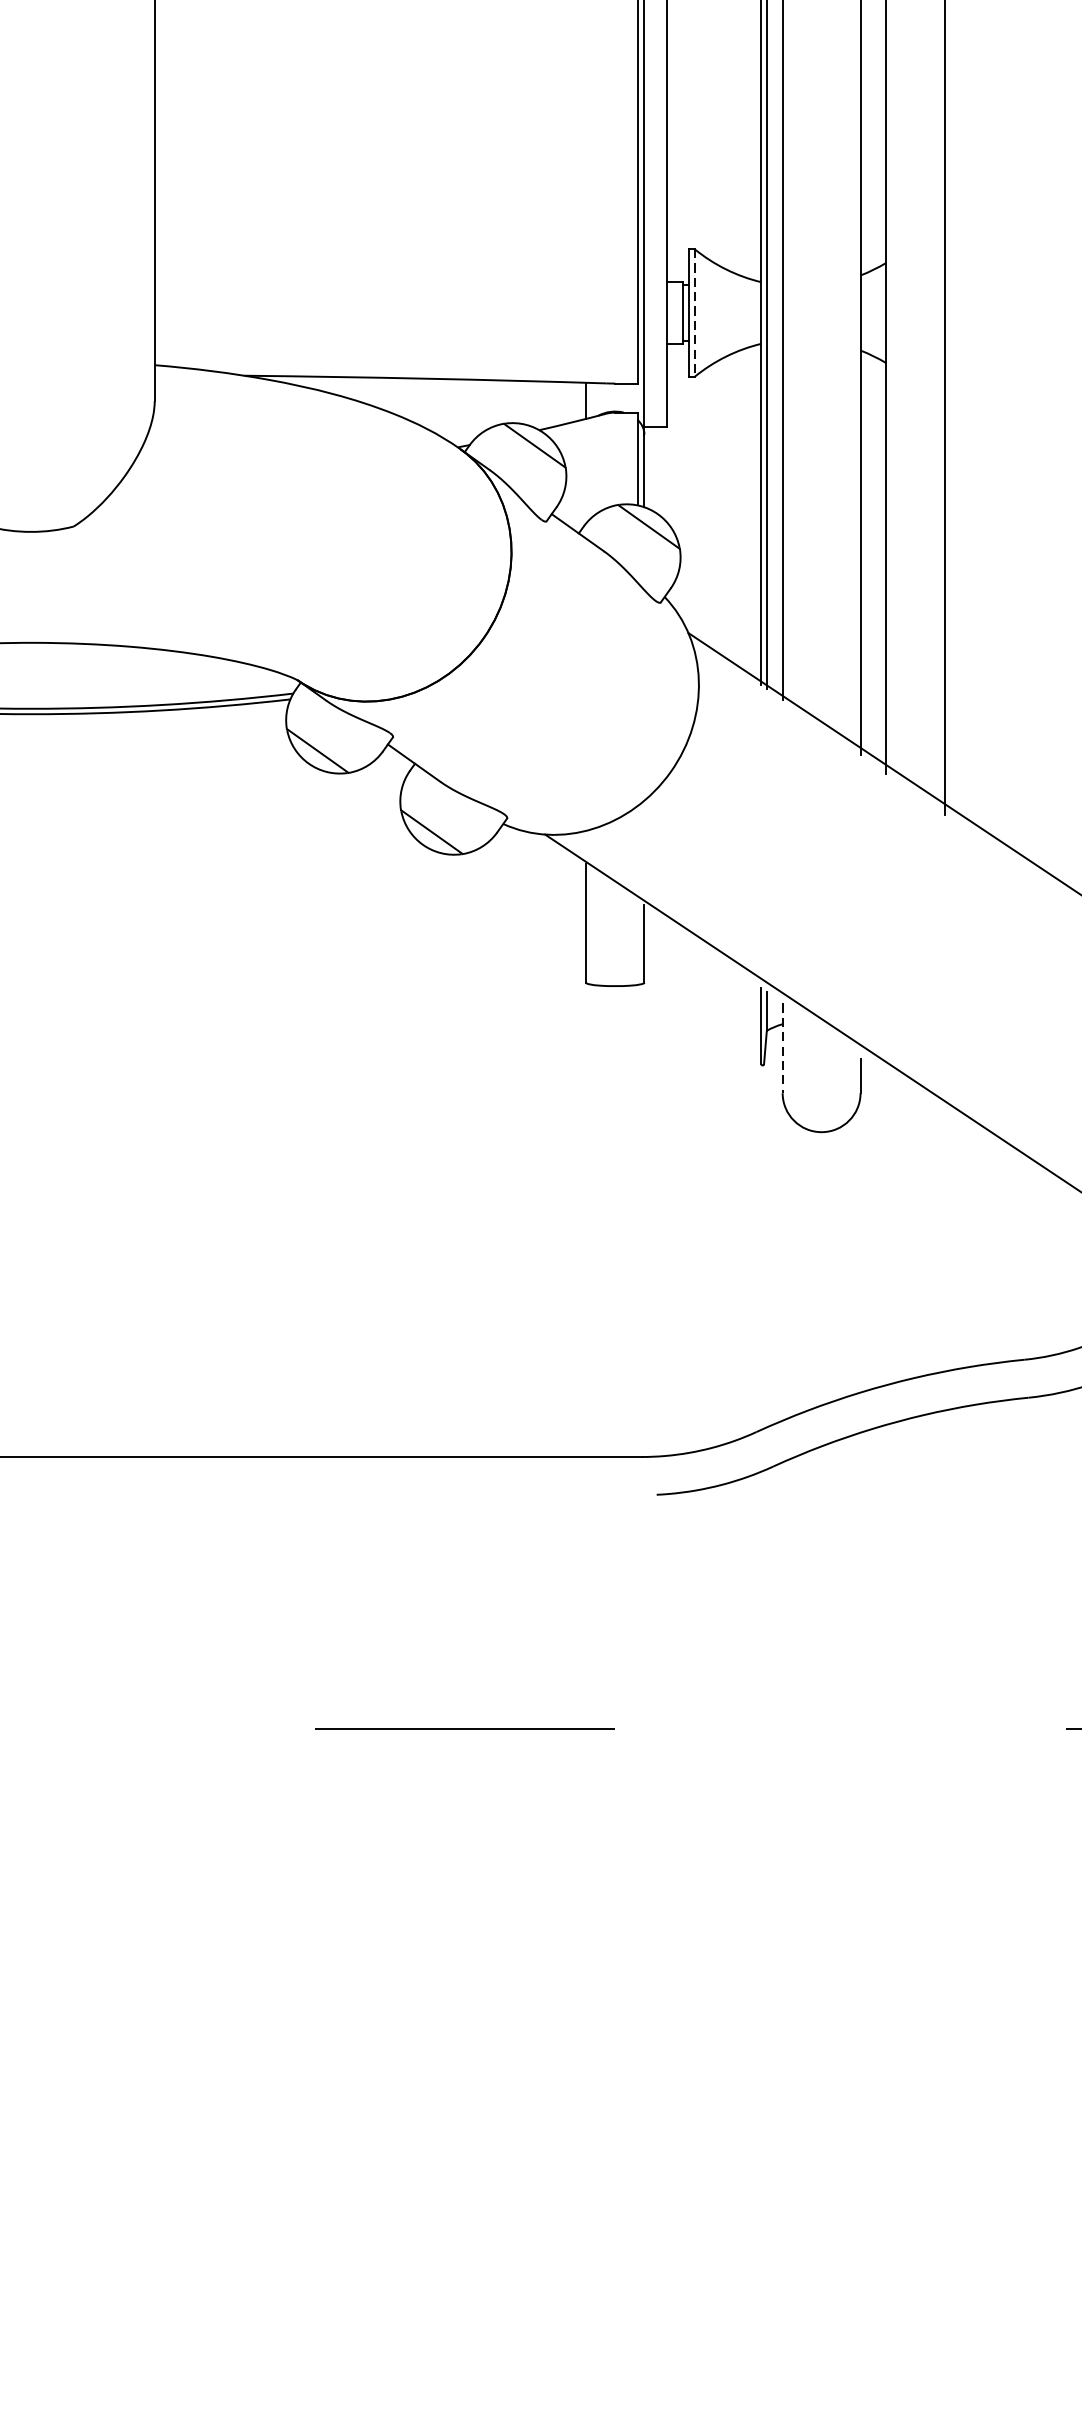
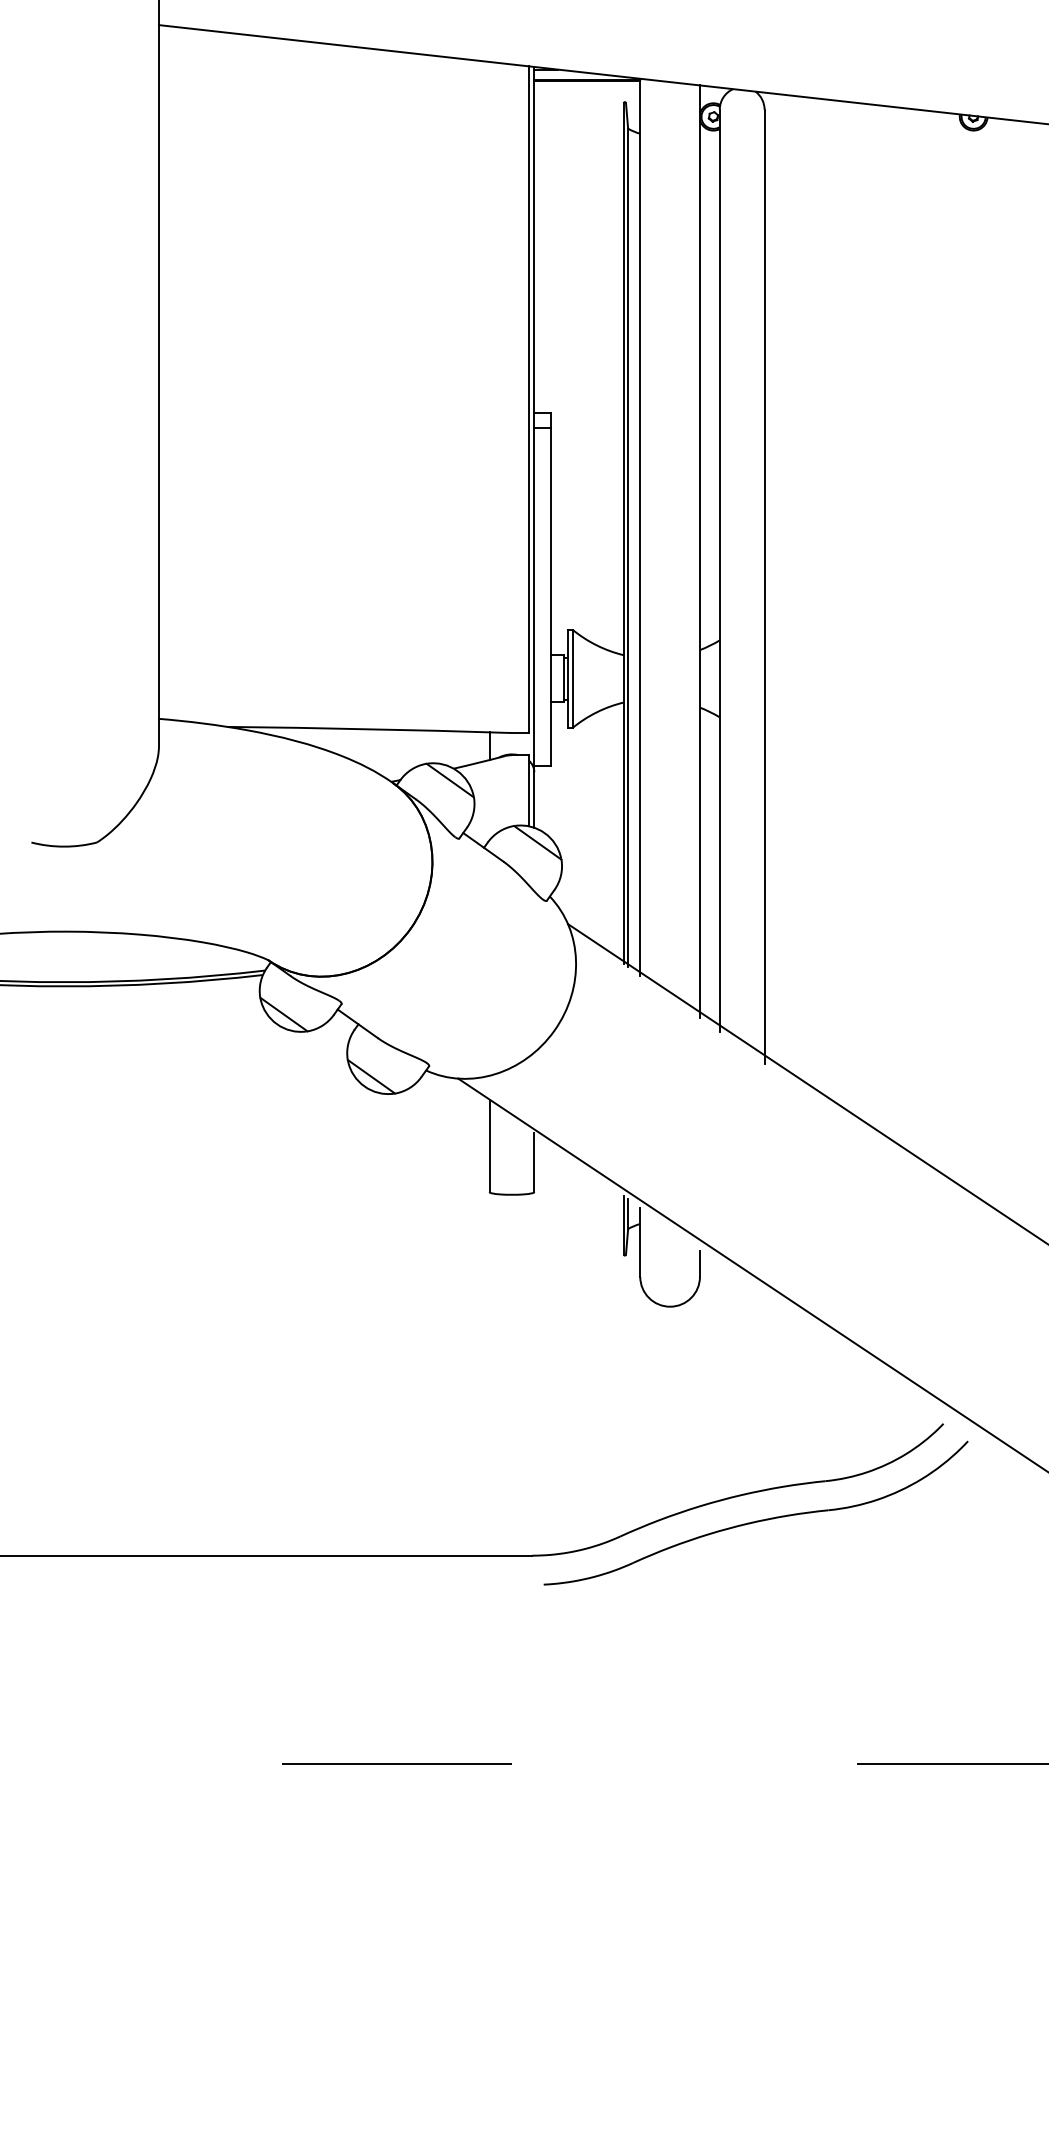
line: (694, 313) -> (572, 679), dashed -> solid
line: (782, 1048) -> (640, 1242), dashed -> solid

